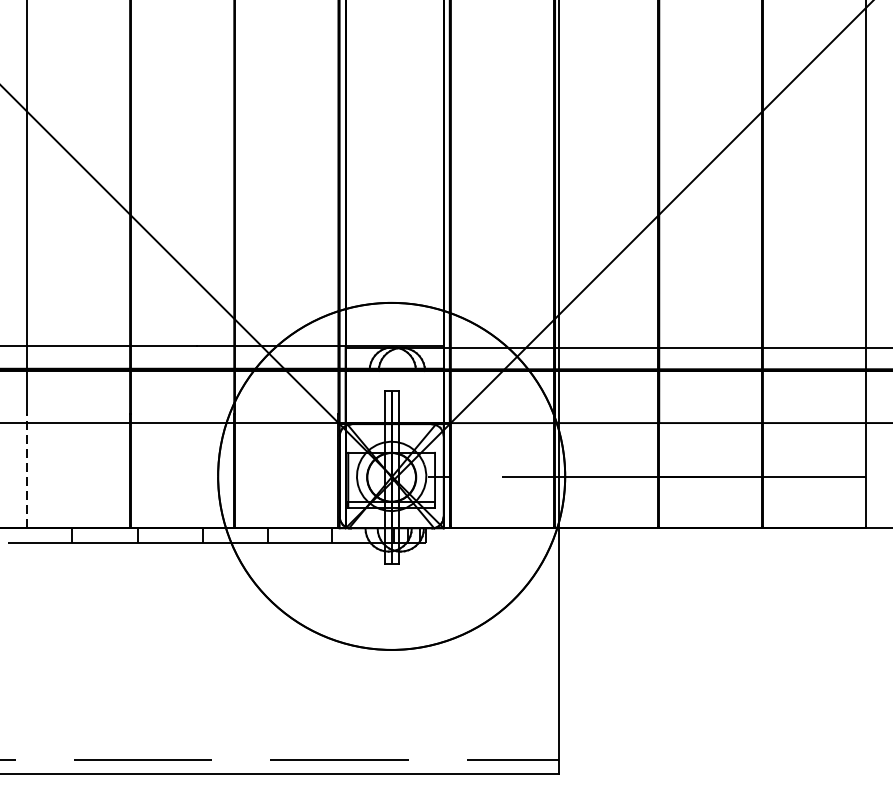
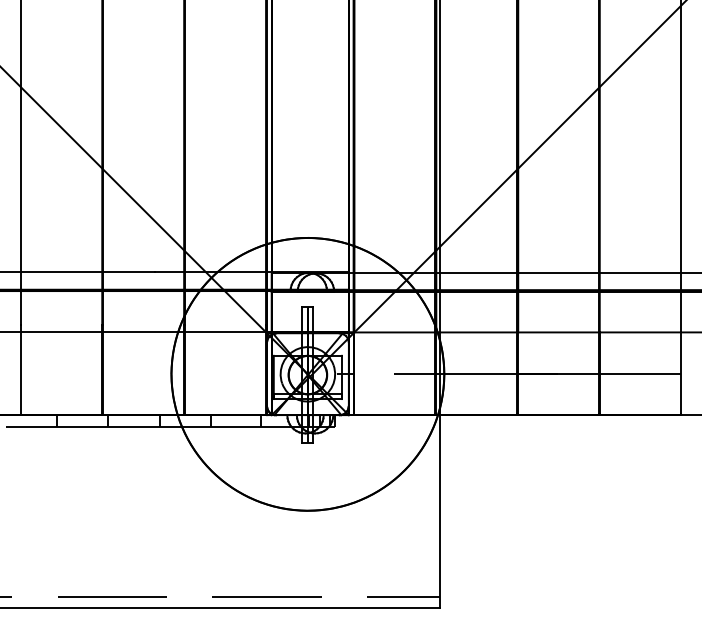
line: (27, 471) -> (21, 370), dashed -> solid

